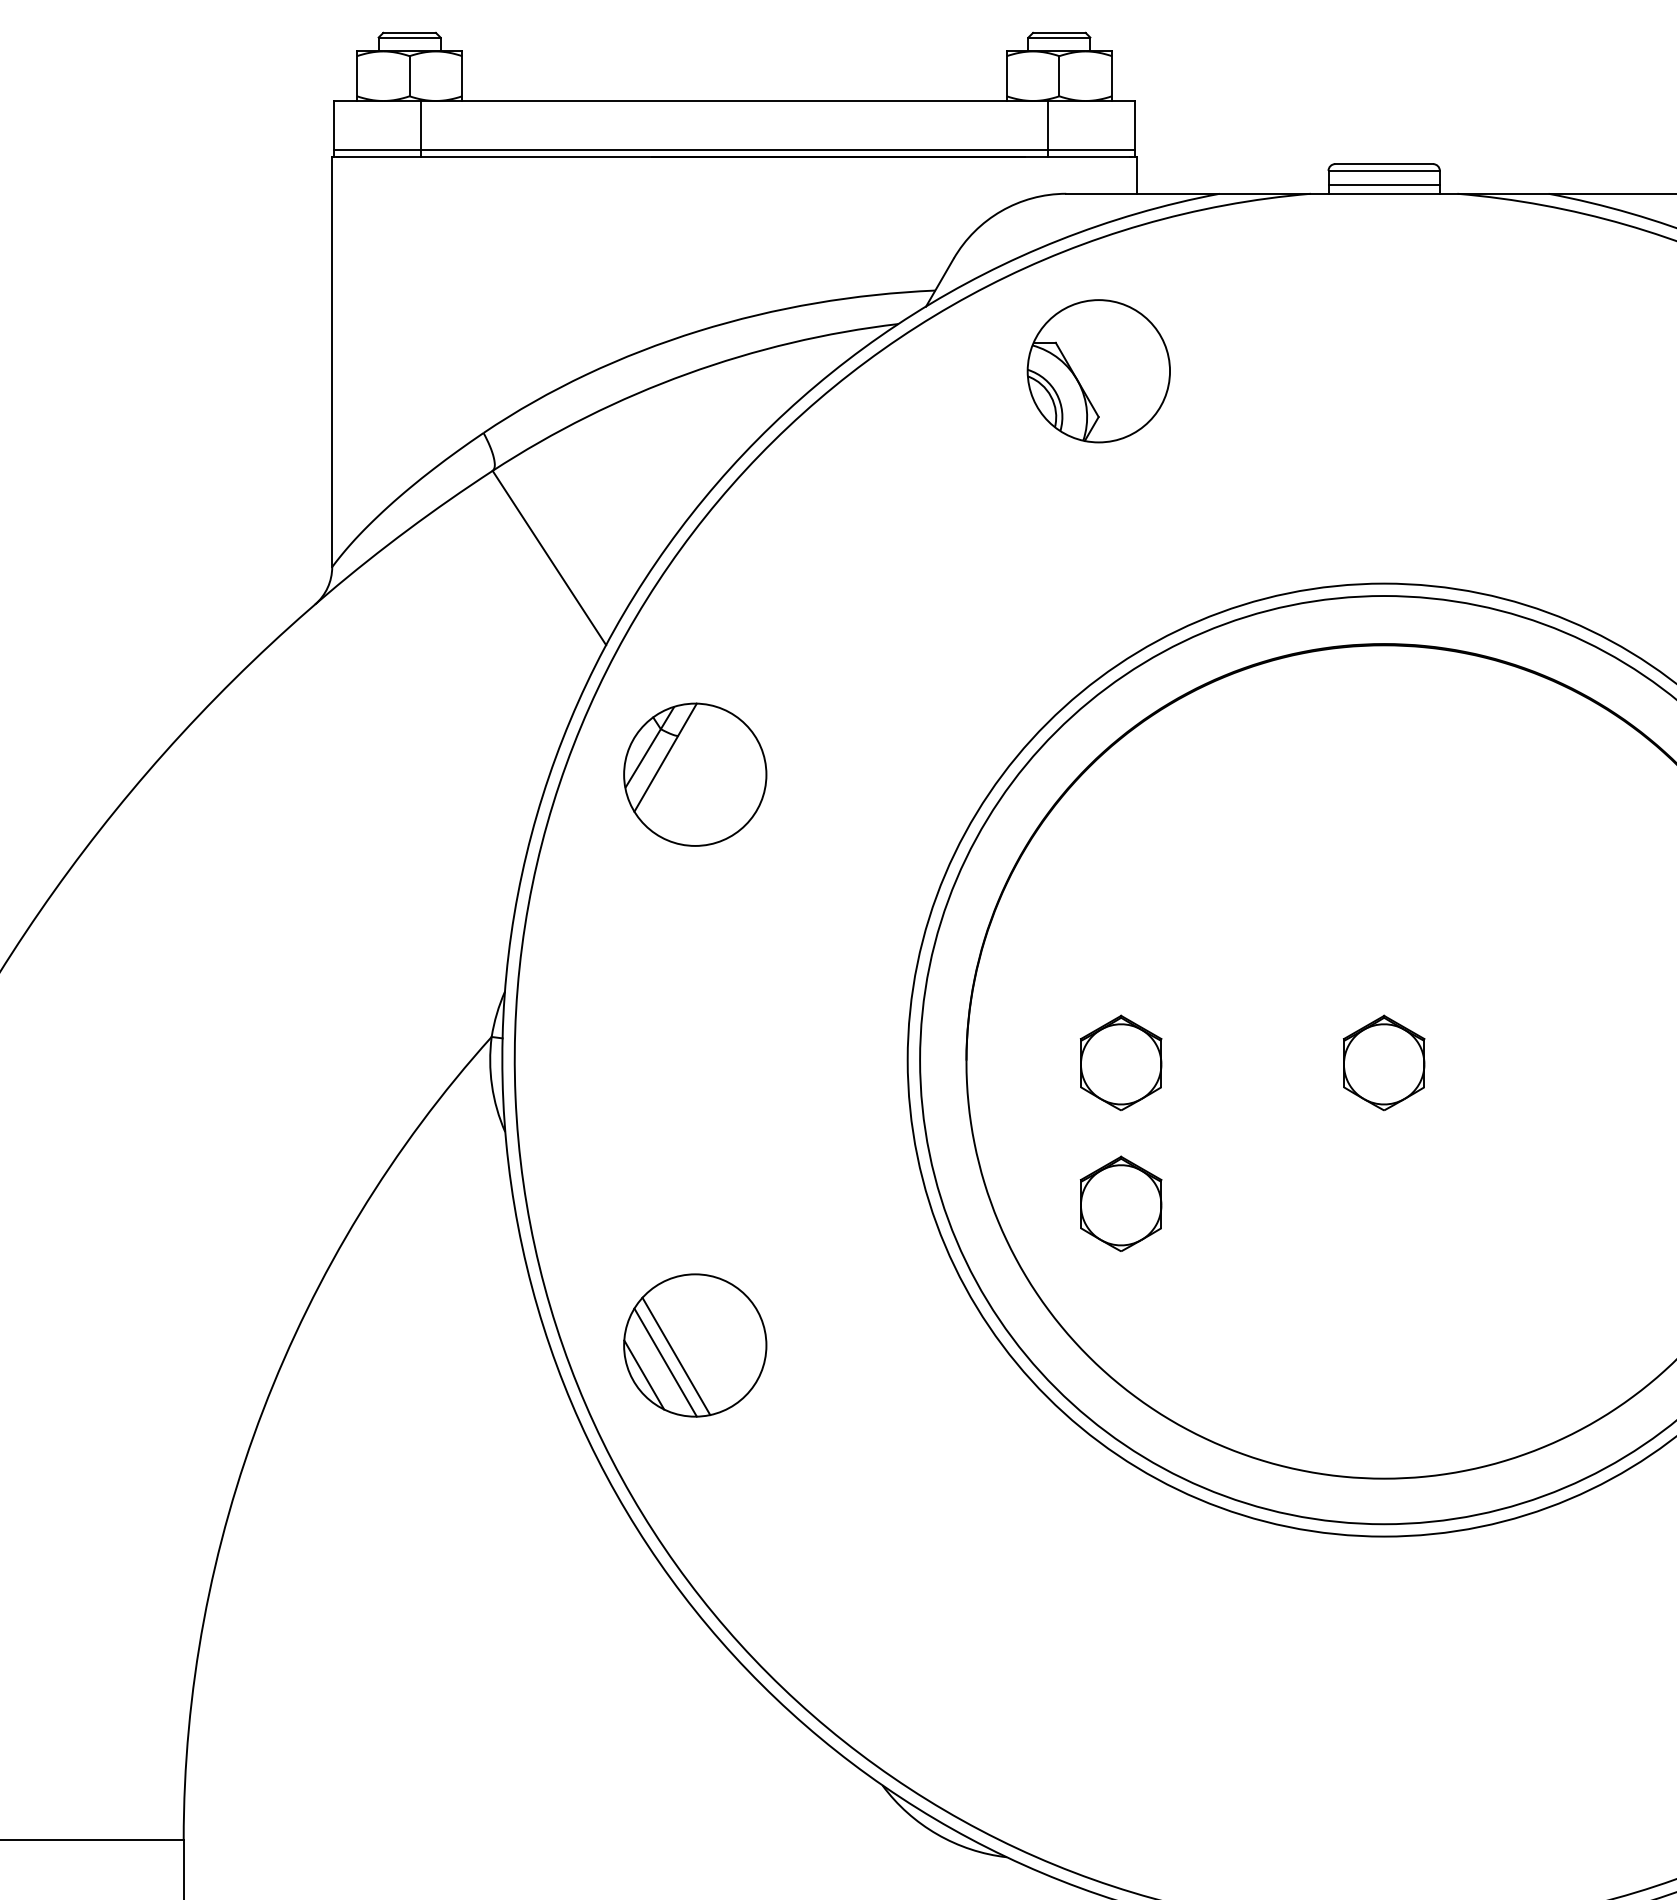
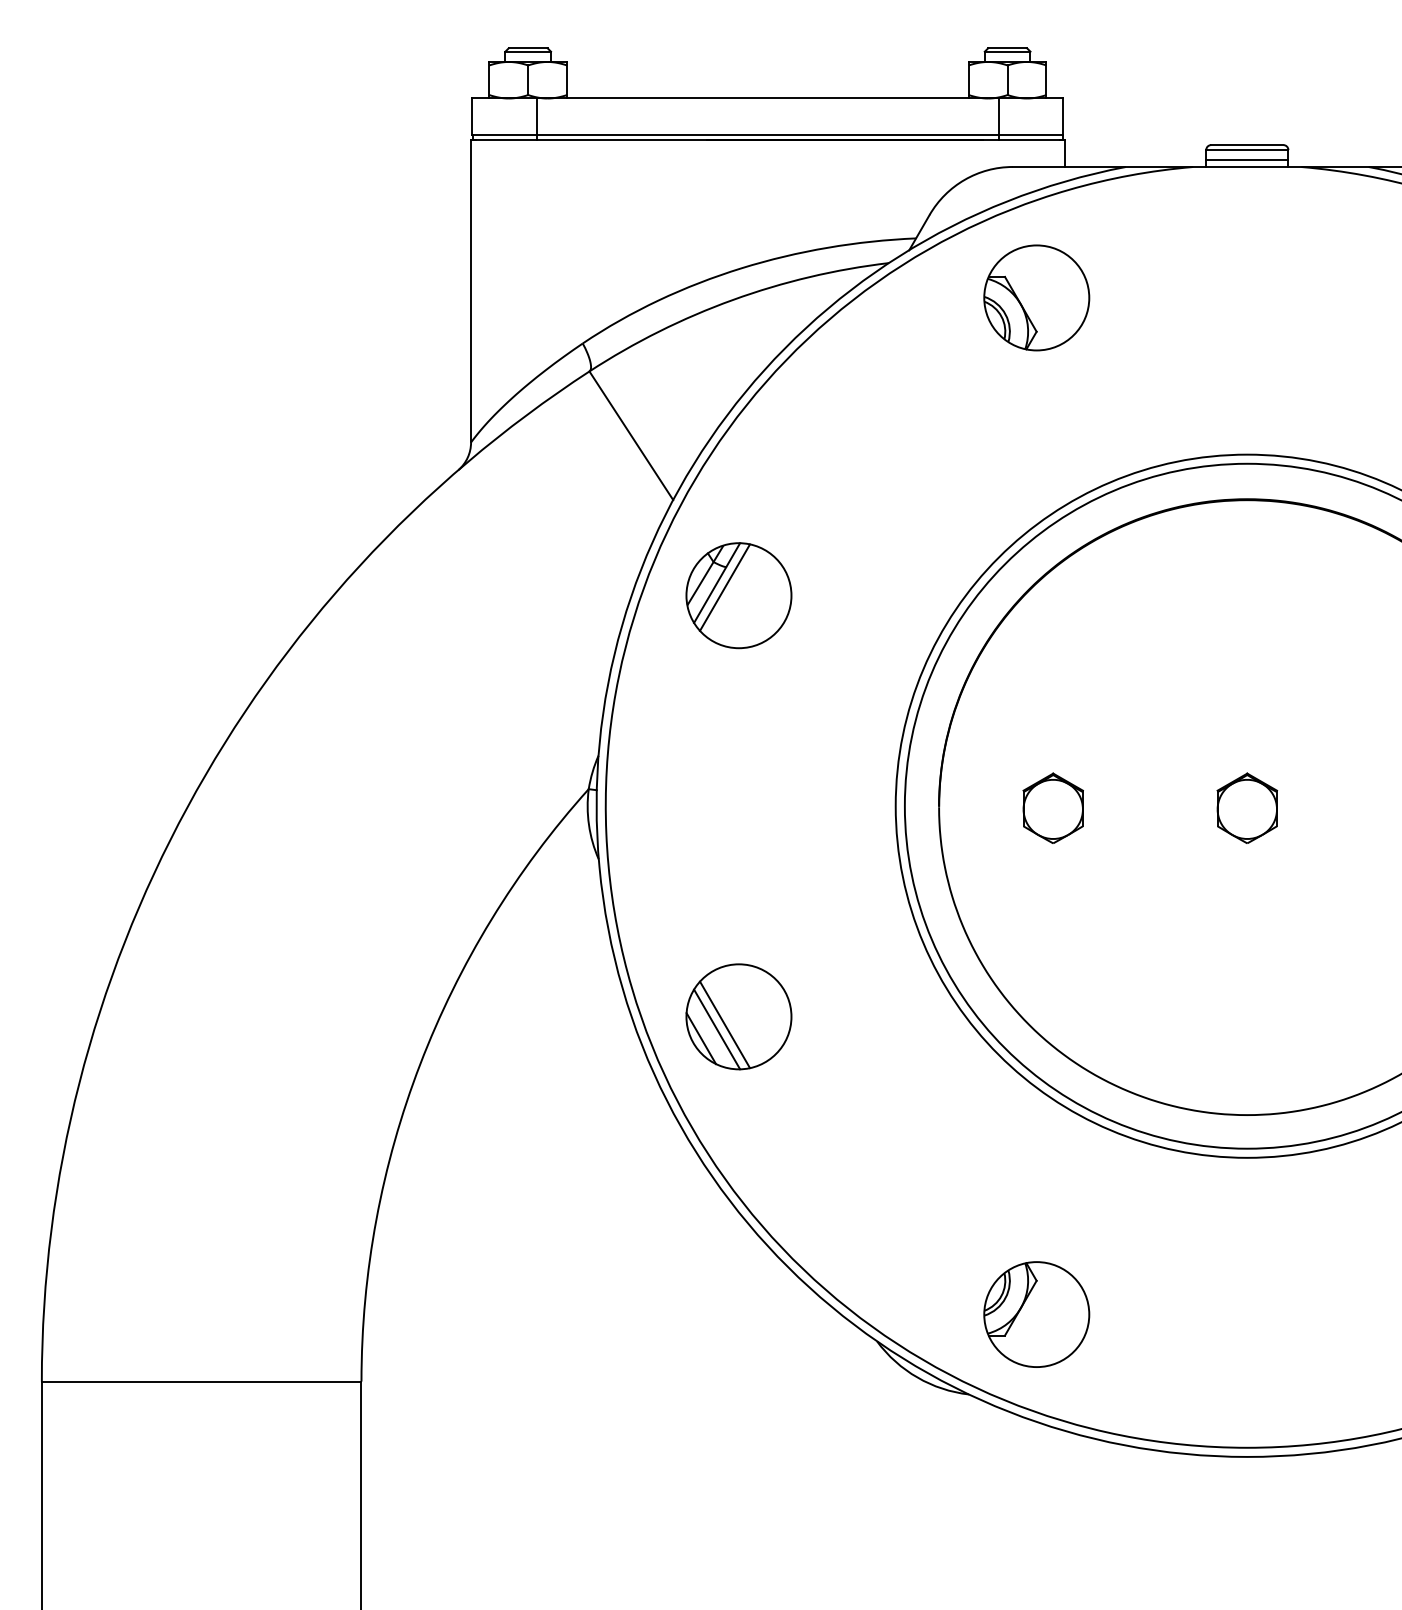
line: (677, 763) -> (725, 587), added
part: (1120, 1202) -> (1052, 911), removed
part: (1098, 1748) -> (1036, 1314), added

